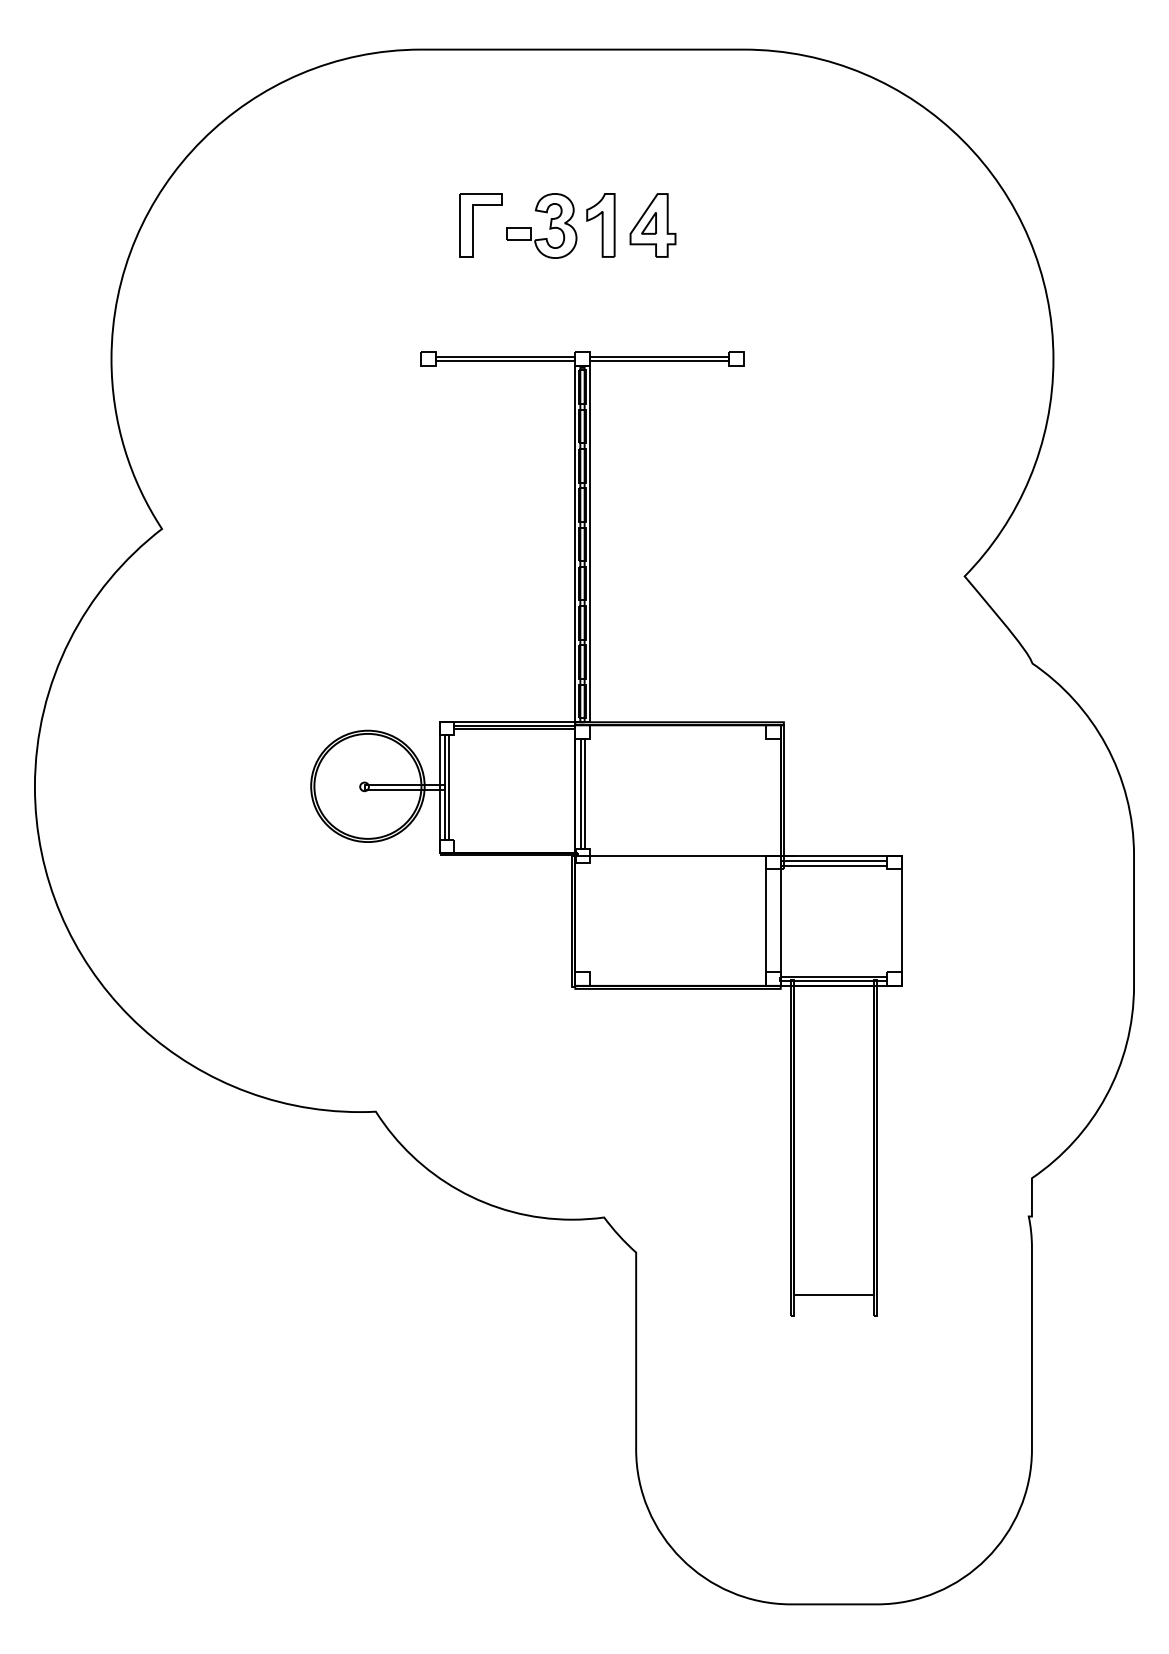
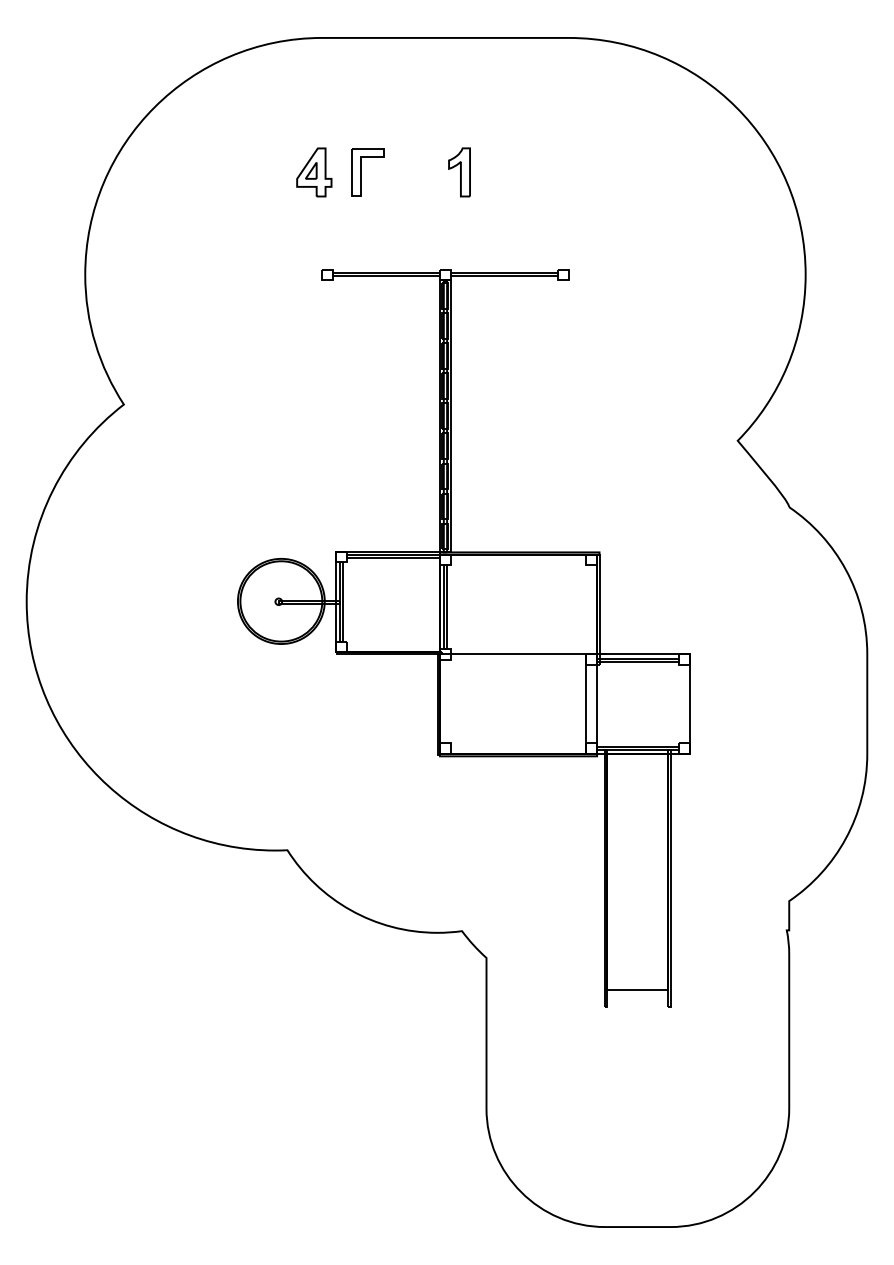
part: (549, 225) -> (420, 172), removed
part: (652, 225) -> (313, 172), moved

